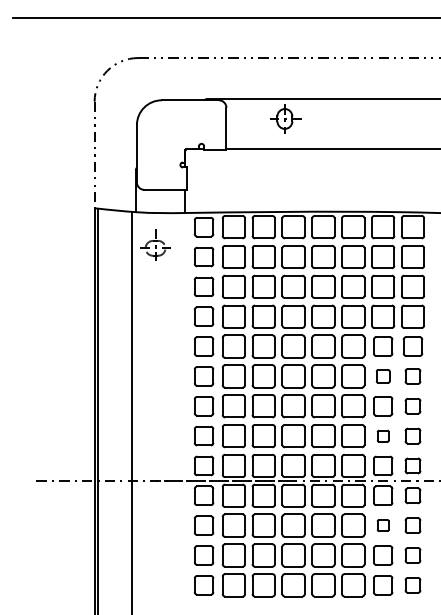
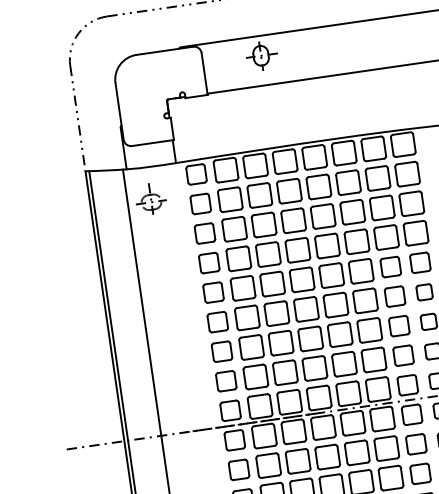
part: (383, 376) -> (395, 296), size x1.43
part: (383, 436) -> (403, 356), size x1.67
part: (383, 525) -> (416, 444), size x1.67

